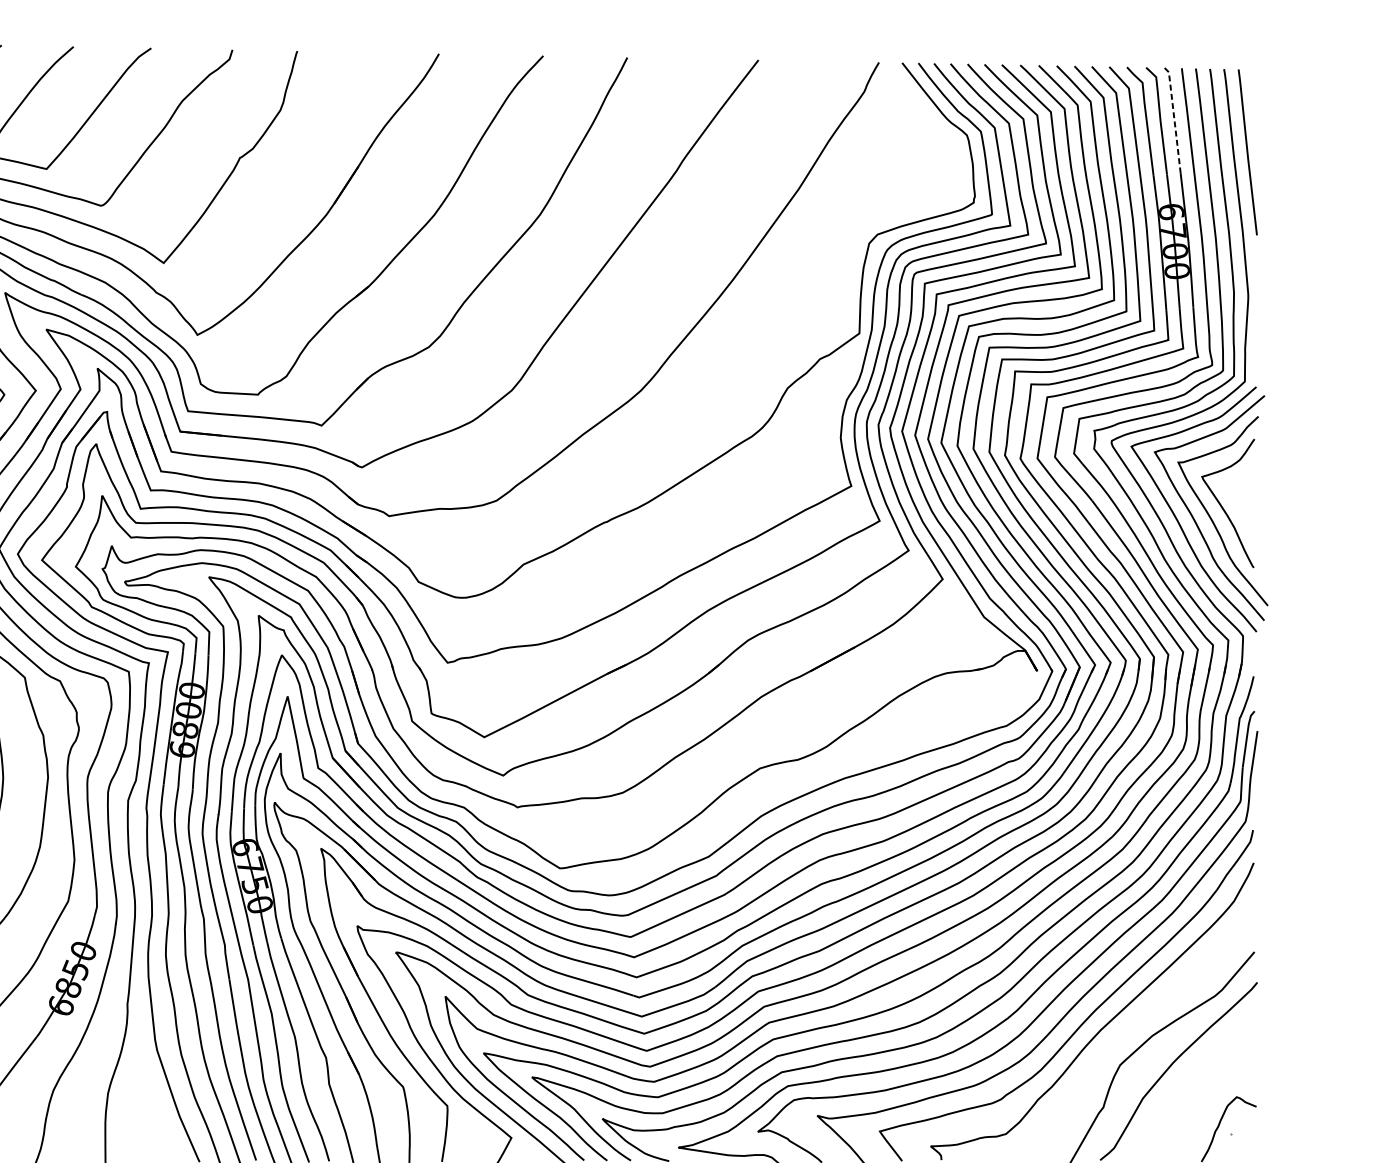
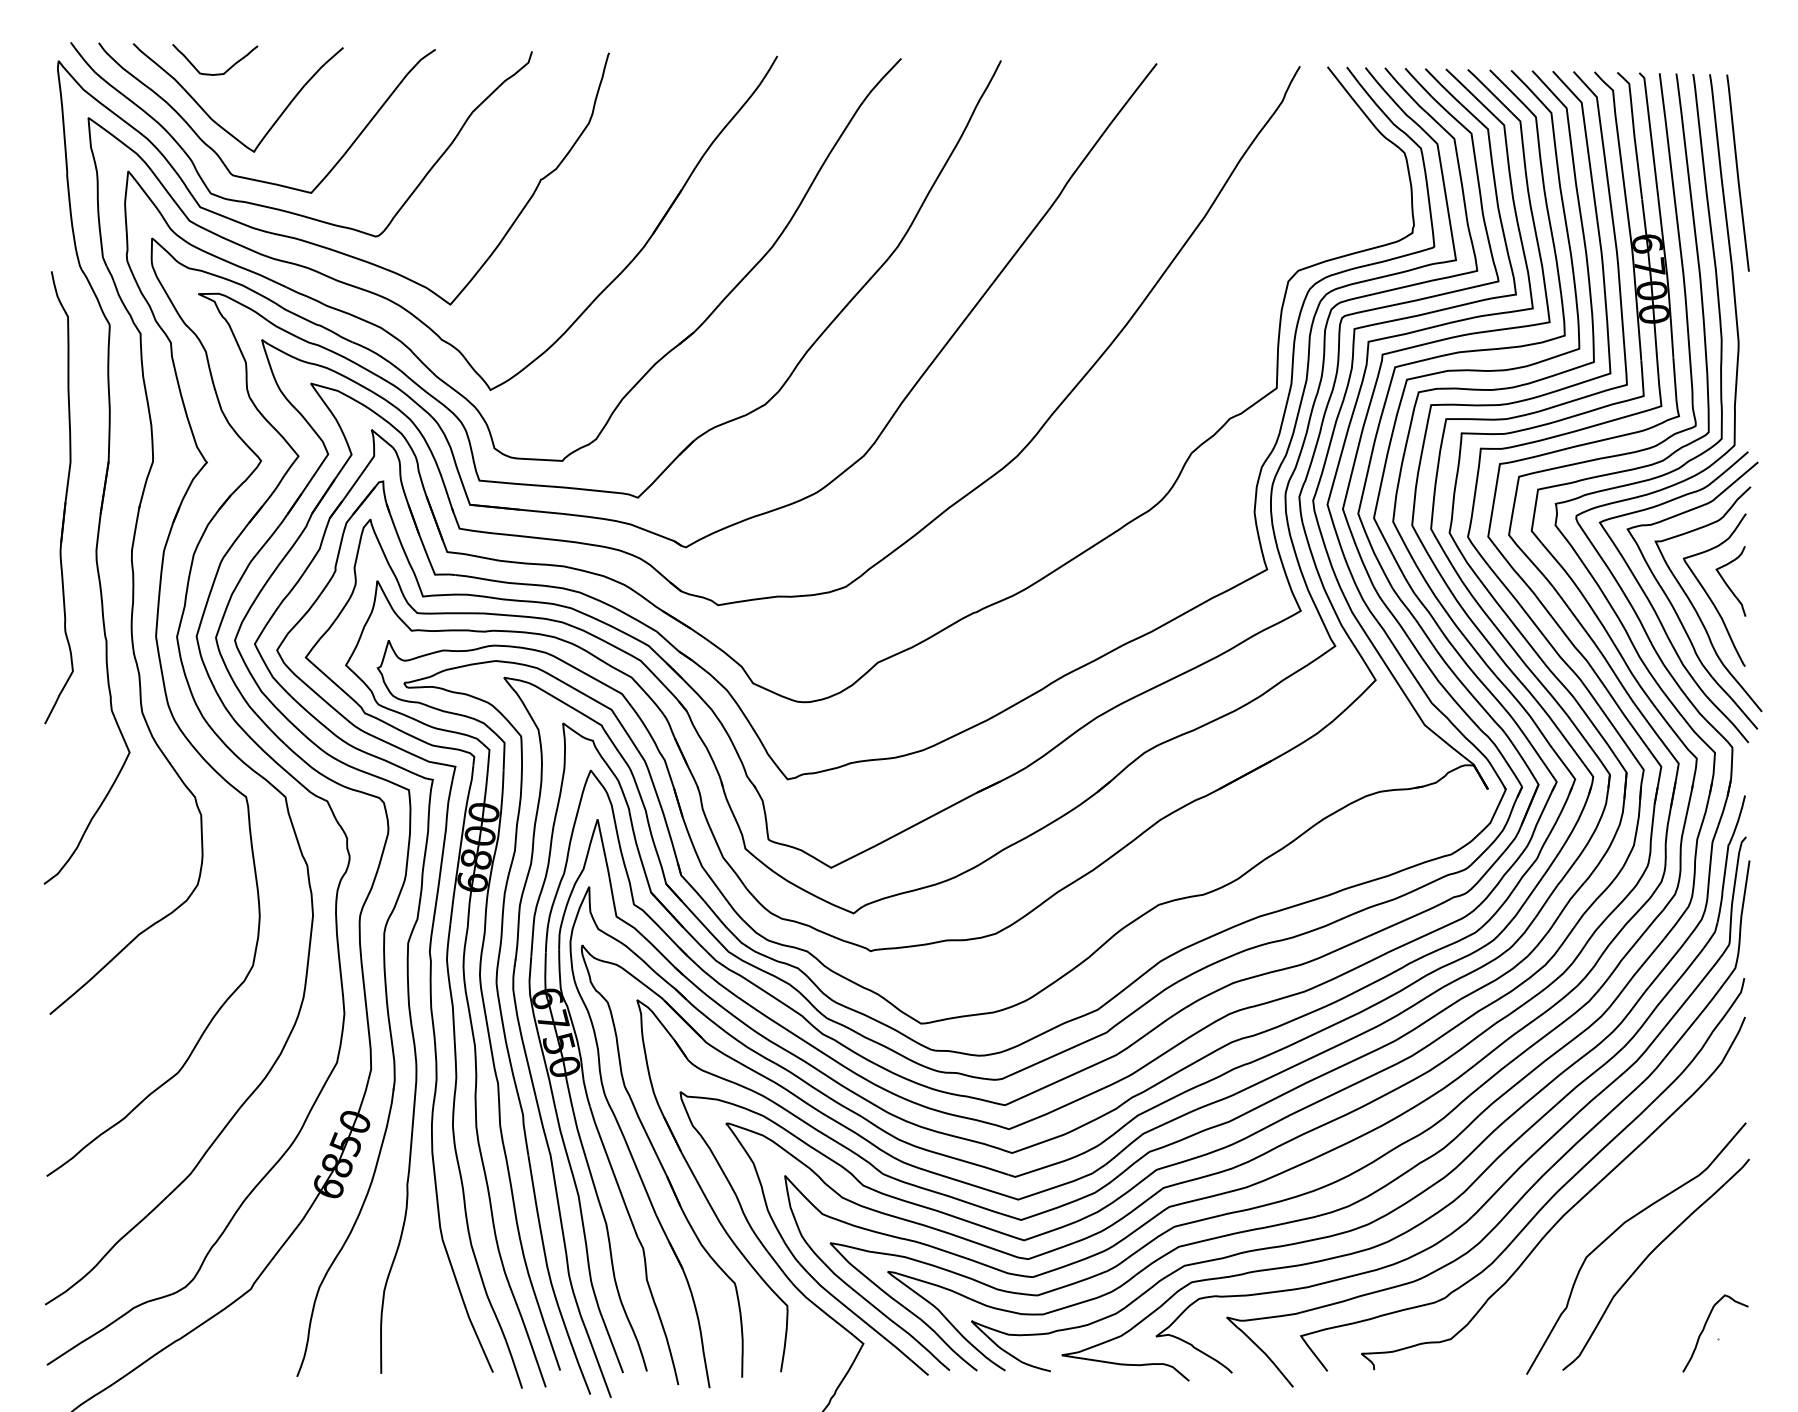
line: (1174, 118) -> (1650, 132), dashed -> solid
curve: (1238, 497) -> (1726, 582), added

